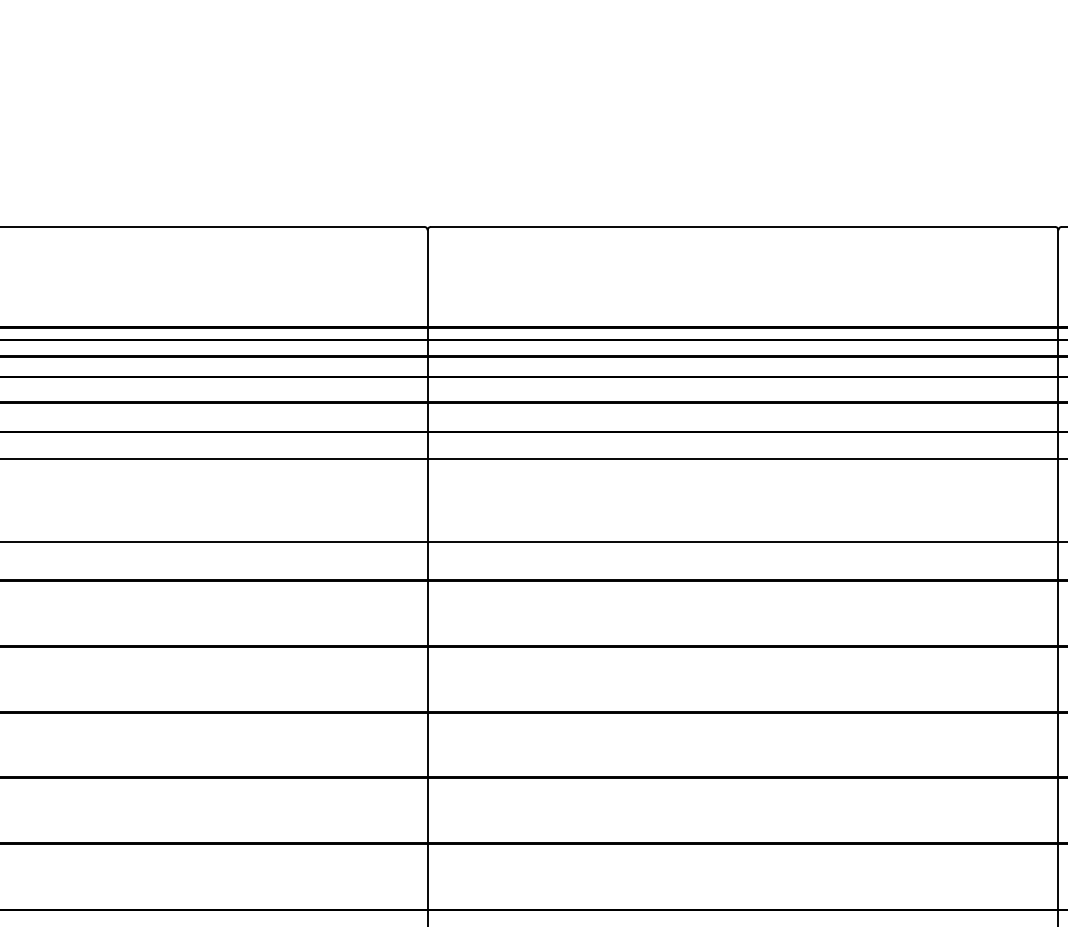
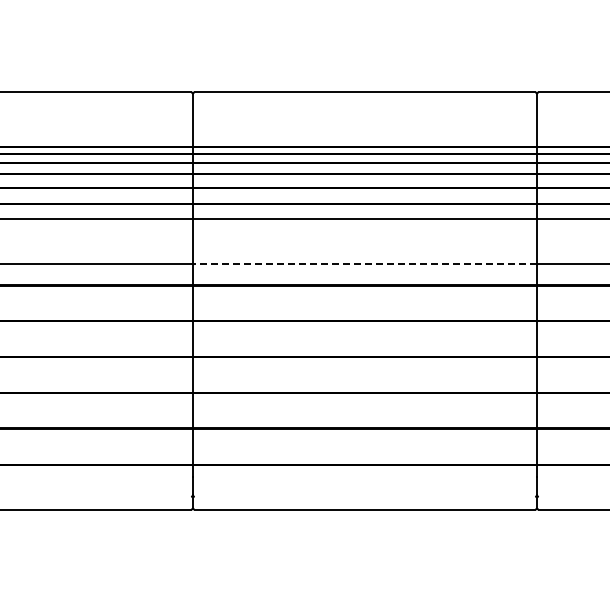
line: (742, 542) -> (364, 264), solid -> dashed

